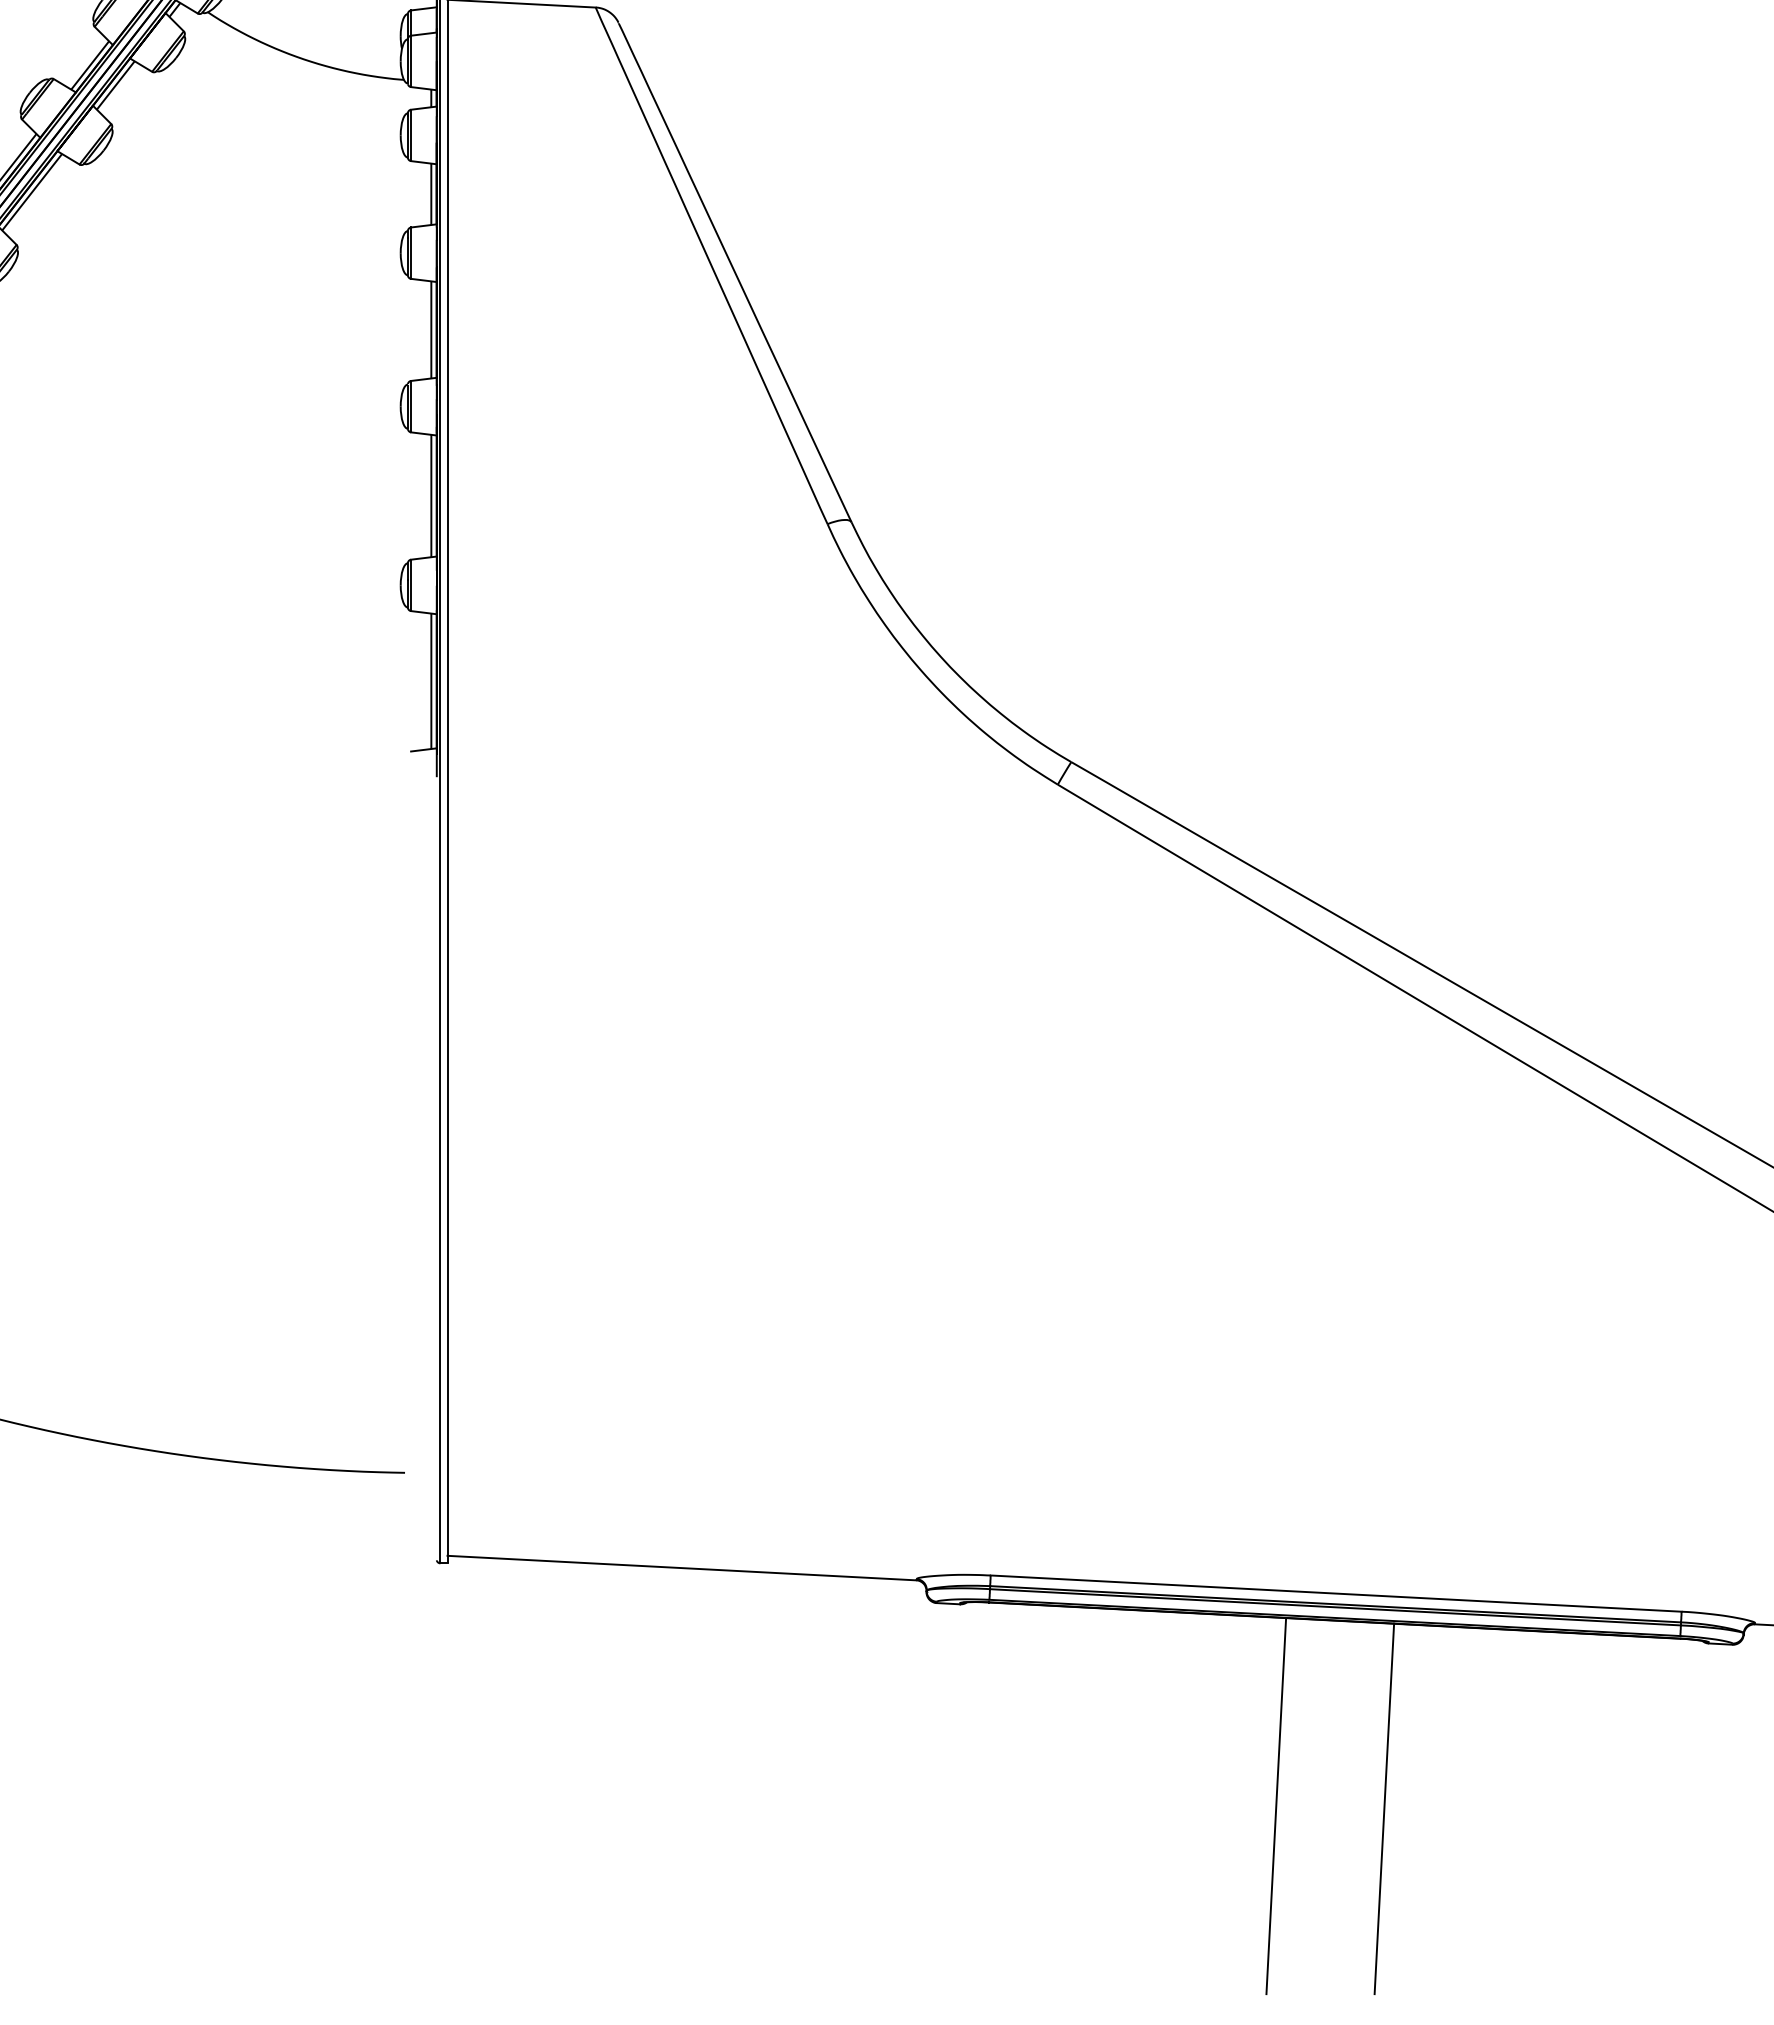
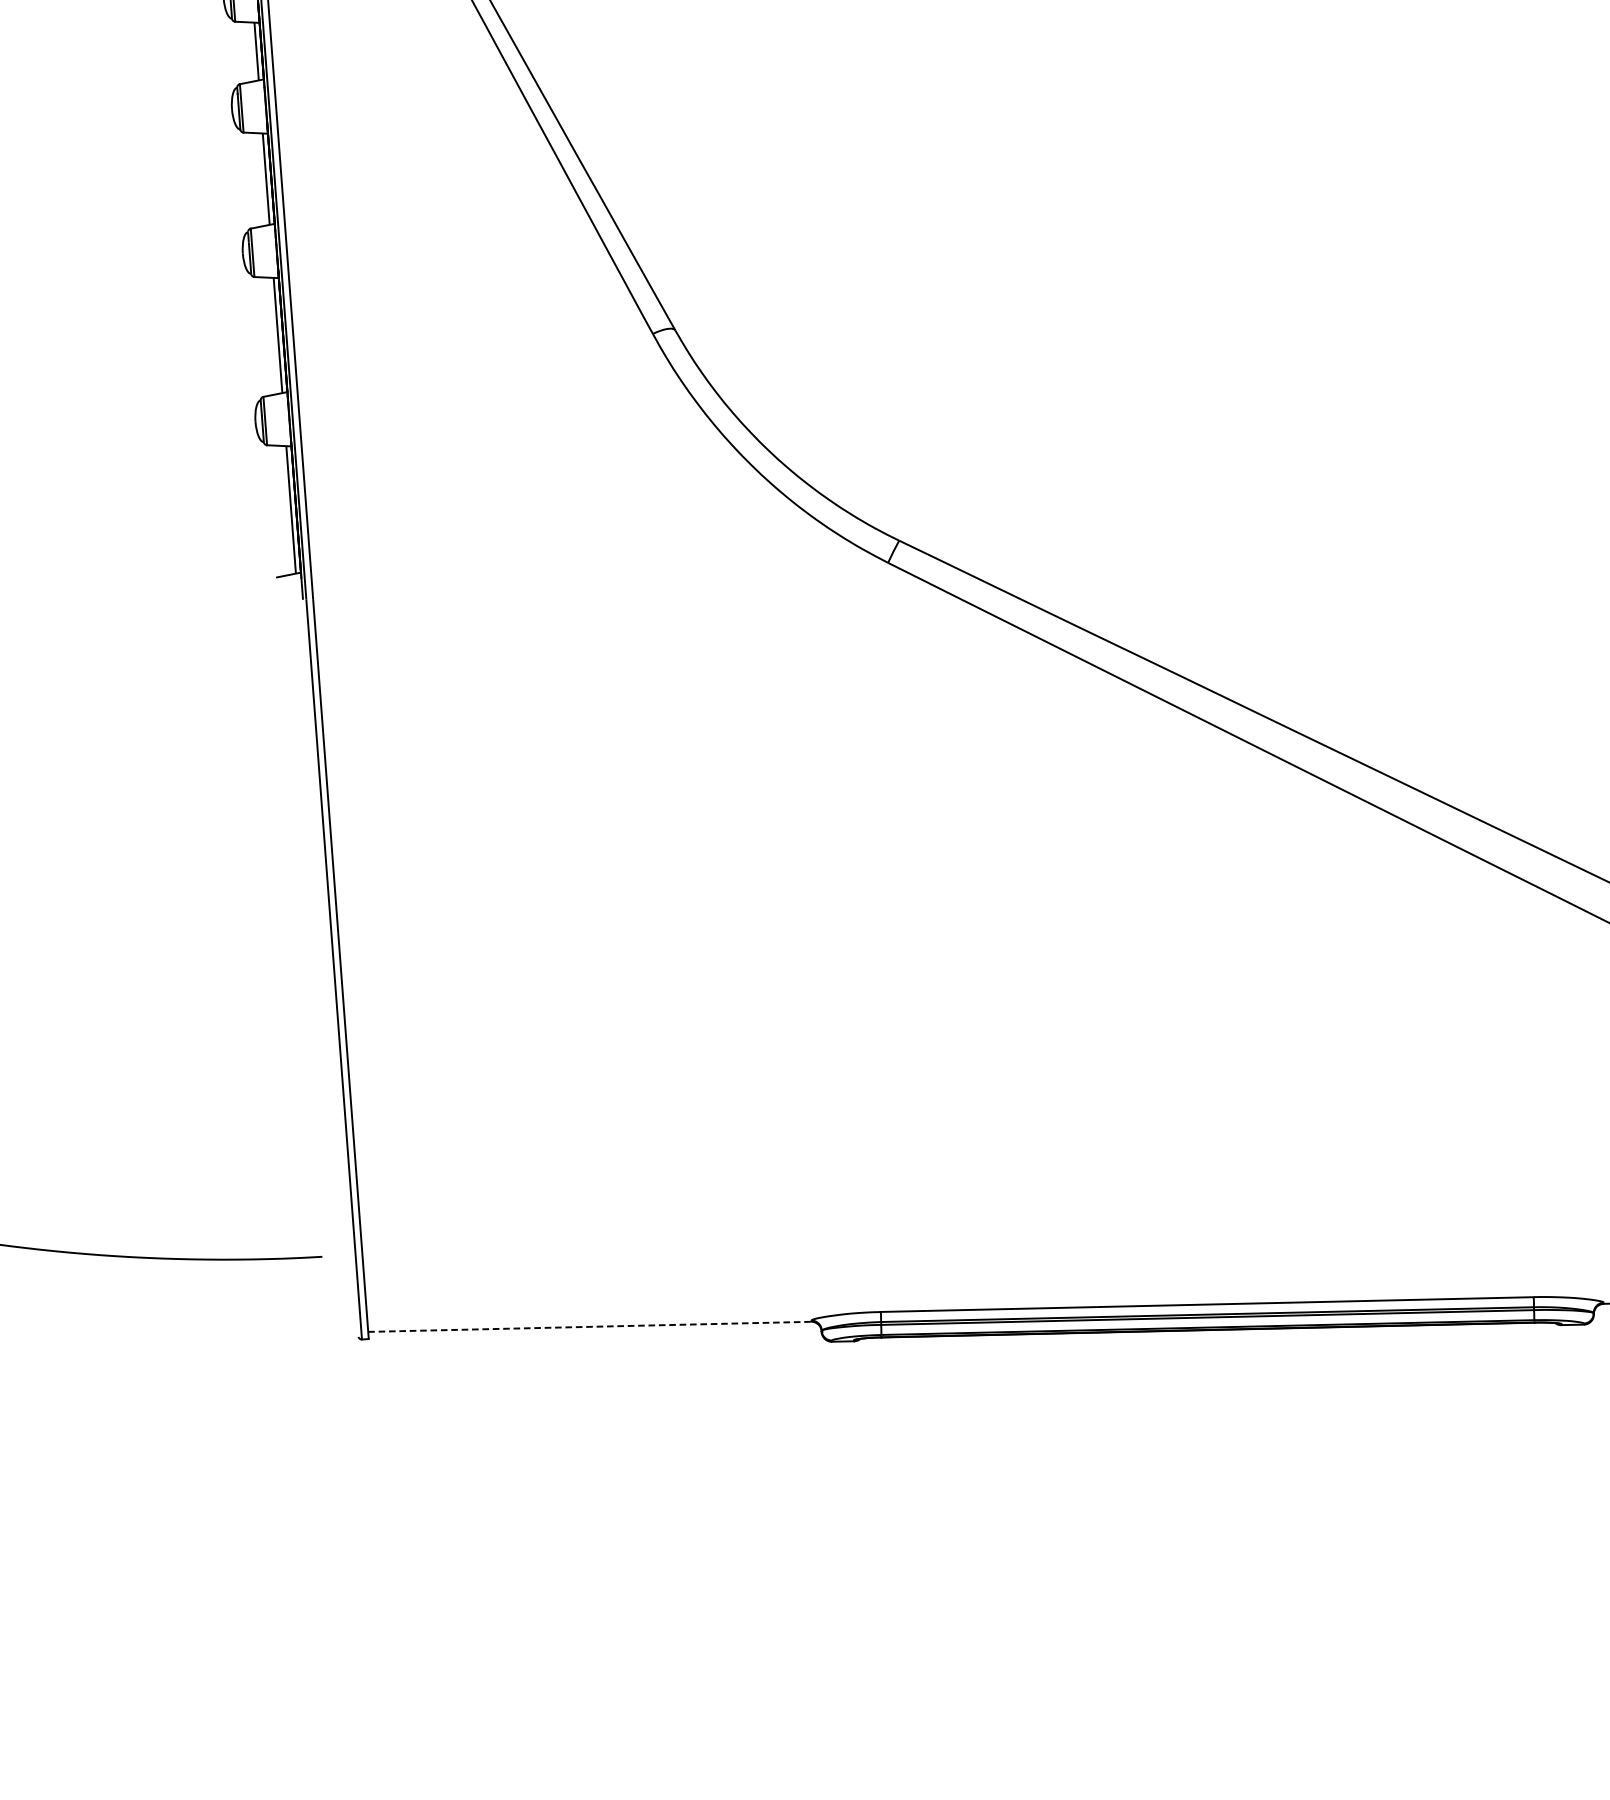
line: (681, 1568) -> (589, 1327), solid -> dashed
line: (1276, 1806) -> (1166, 1509), removed
line: (1384, 1808) -> (1268, 1503), removed

